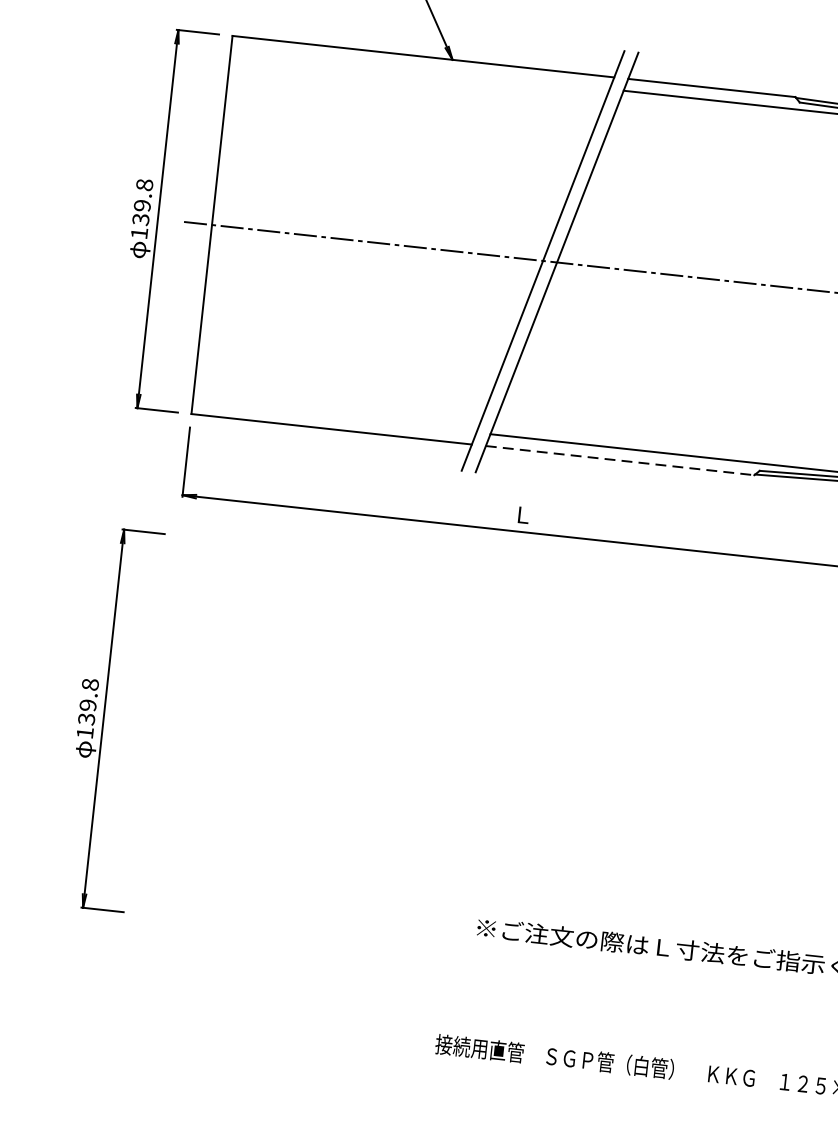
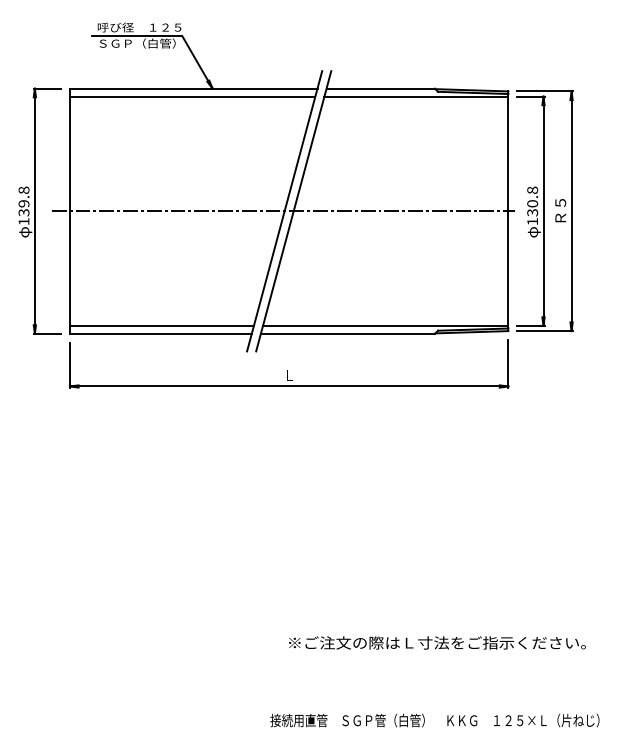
line: (420, 68) -> (192, 96), added
line: (334, 416) -> (161, 325), added
line: (621, 460) -> (348, 333), dashed -> solid
part: (110, 718) -> (39, 534), removed

